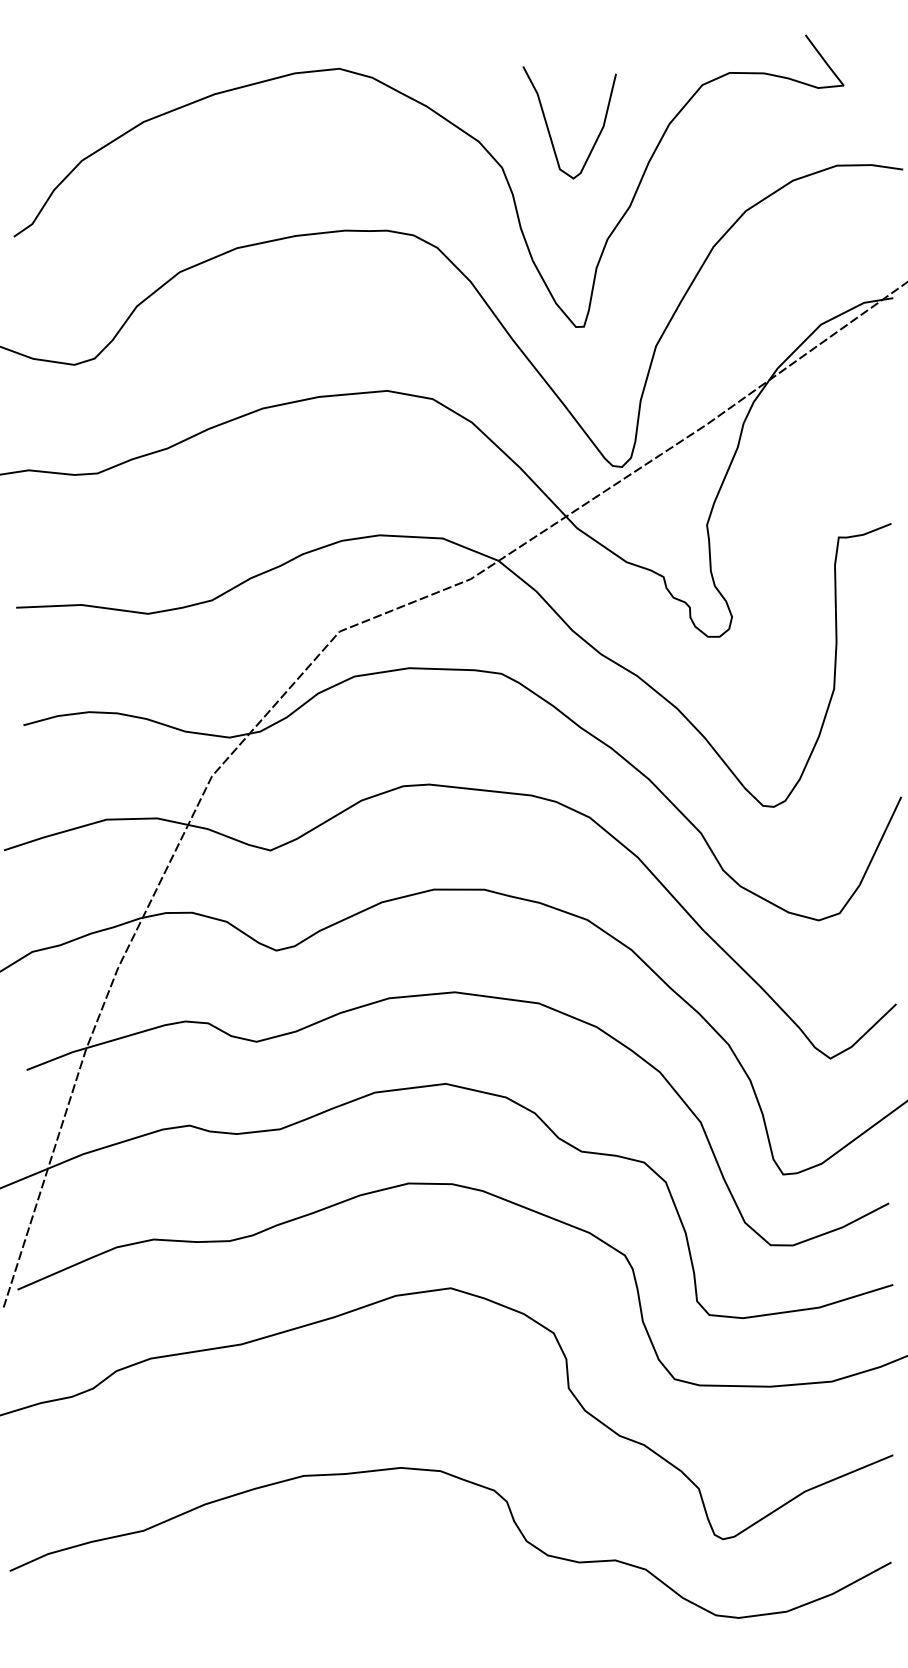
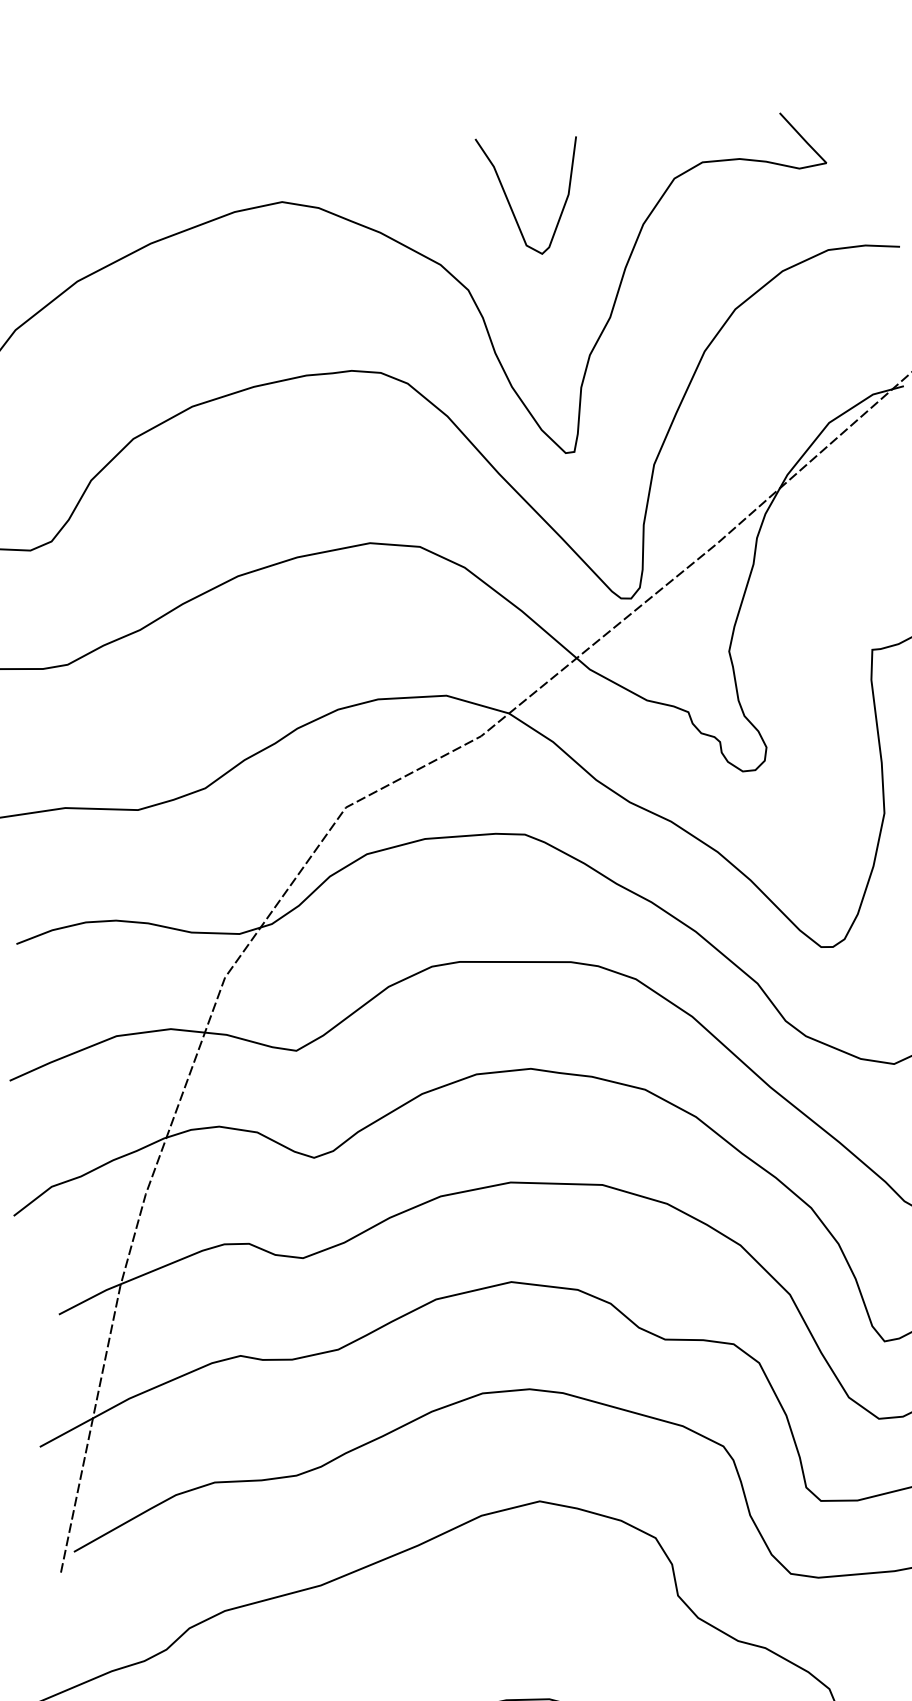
curve: (549, 129) -> (510, 203), moved

